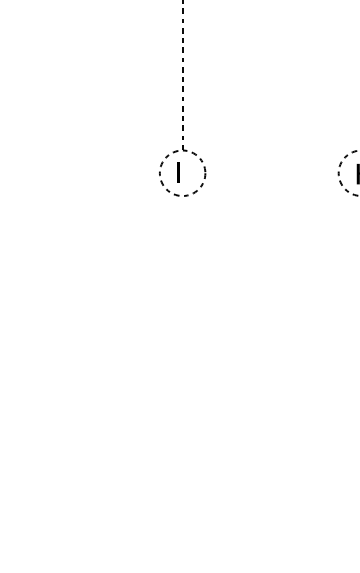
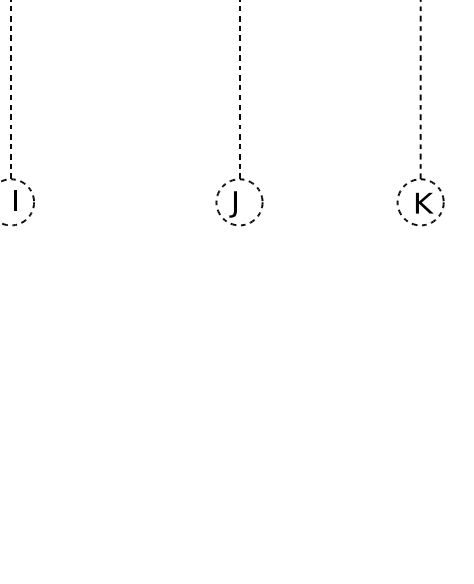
text: (175, 175) -> (232, 204), I -> J

